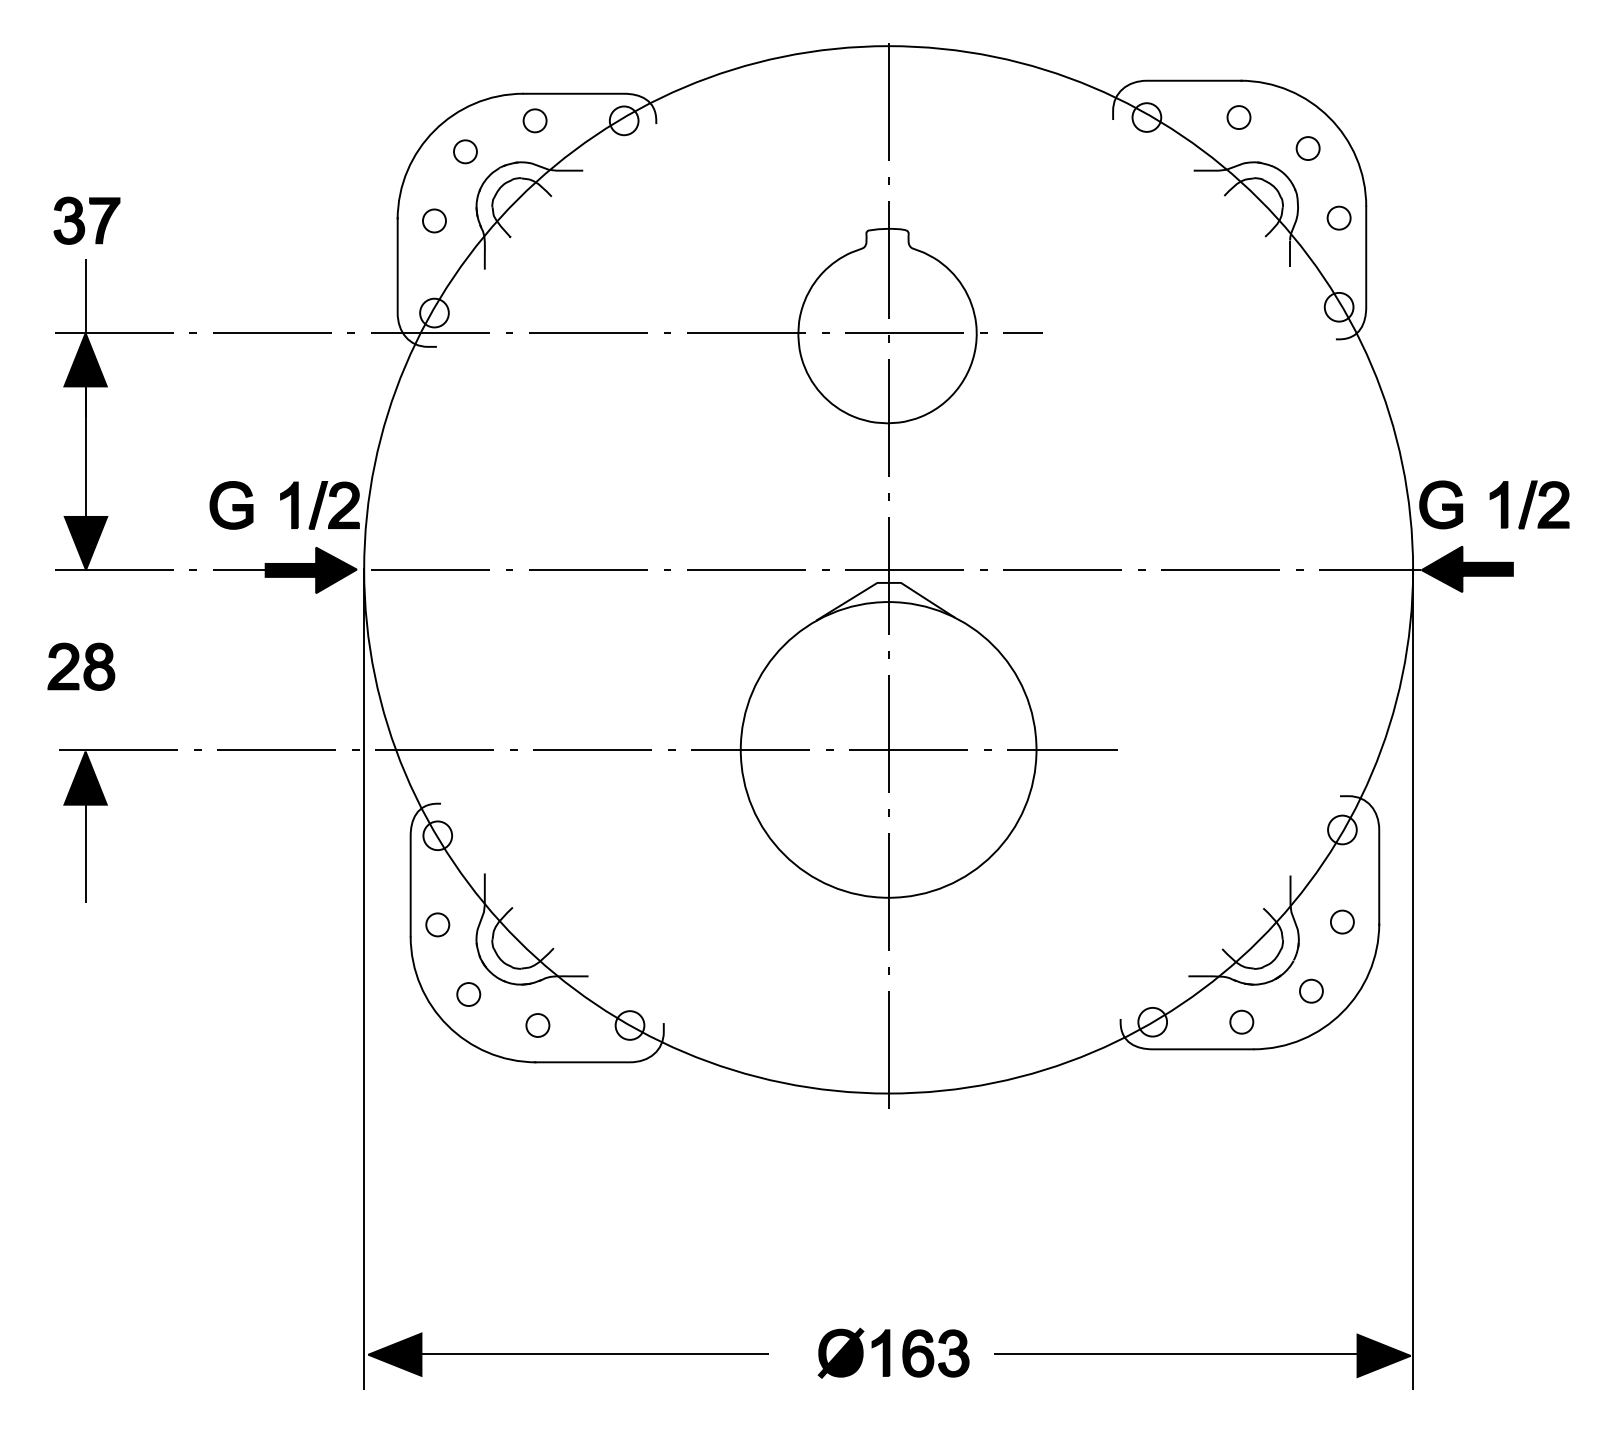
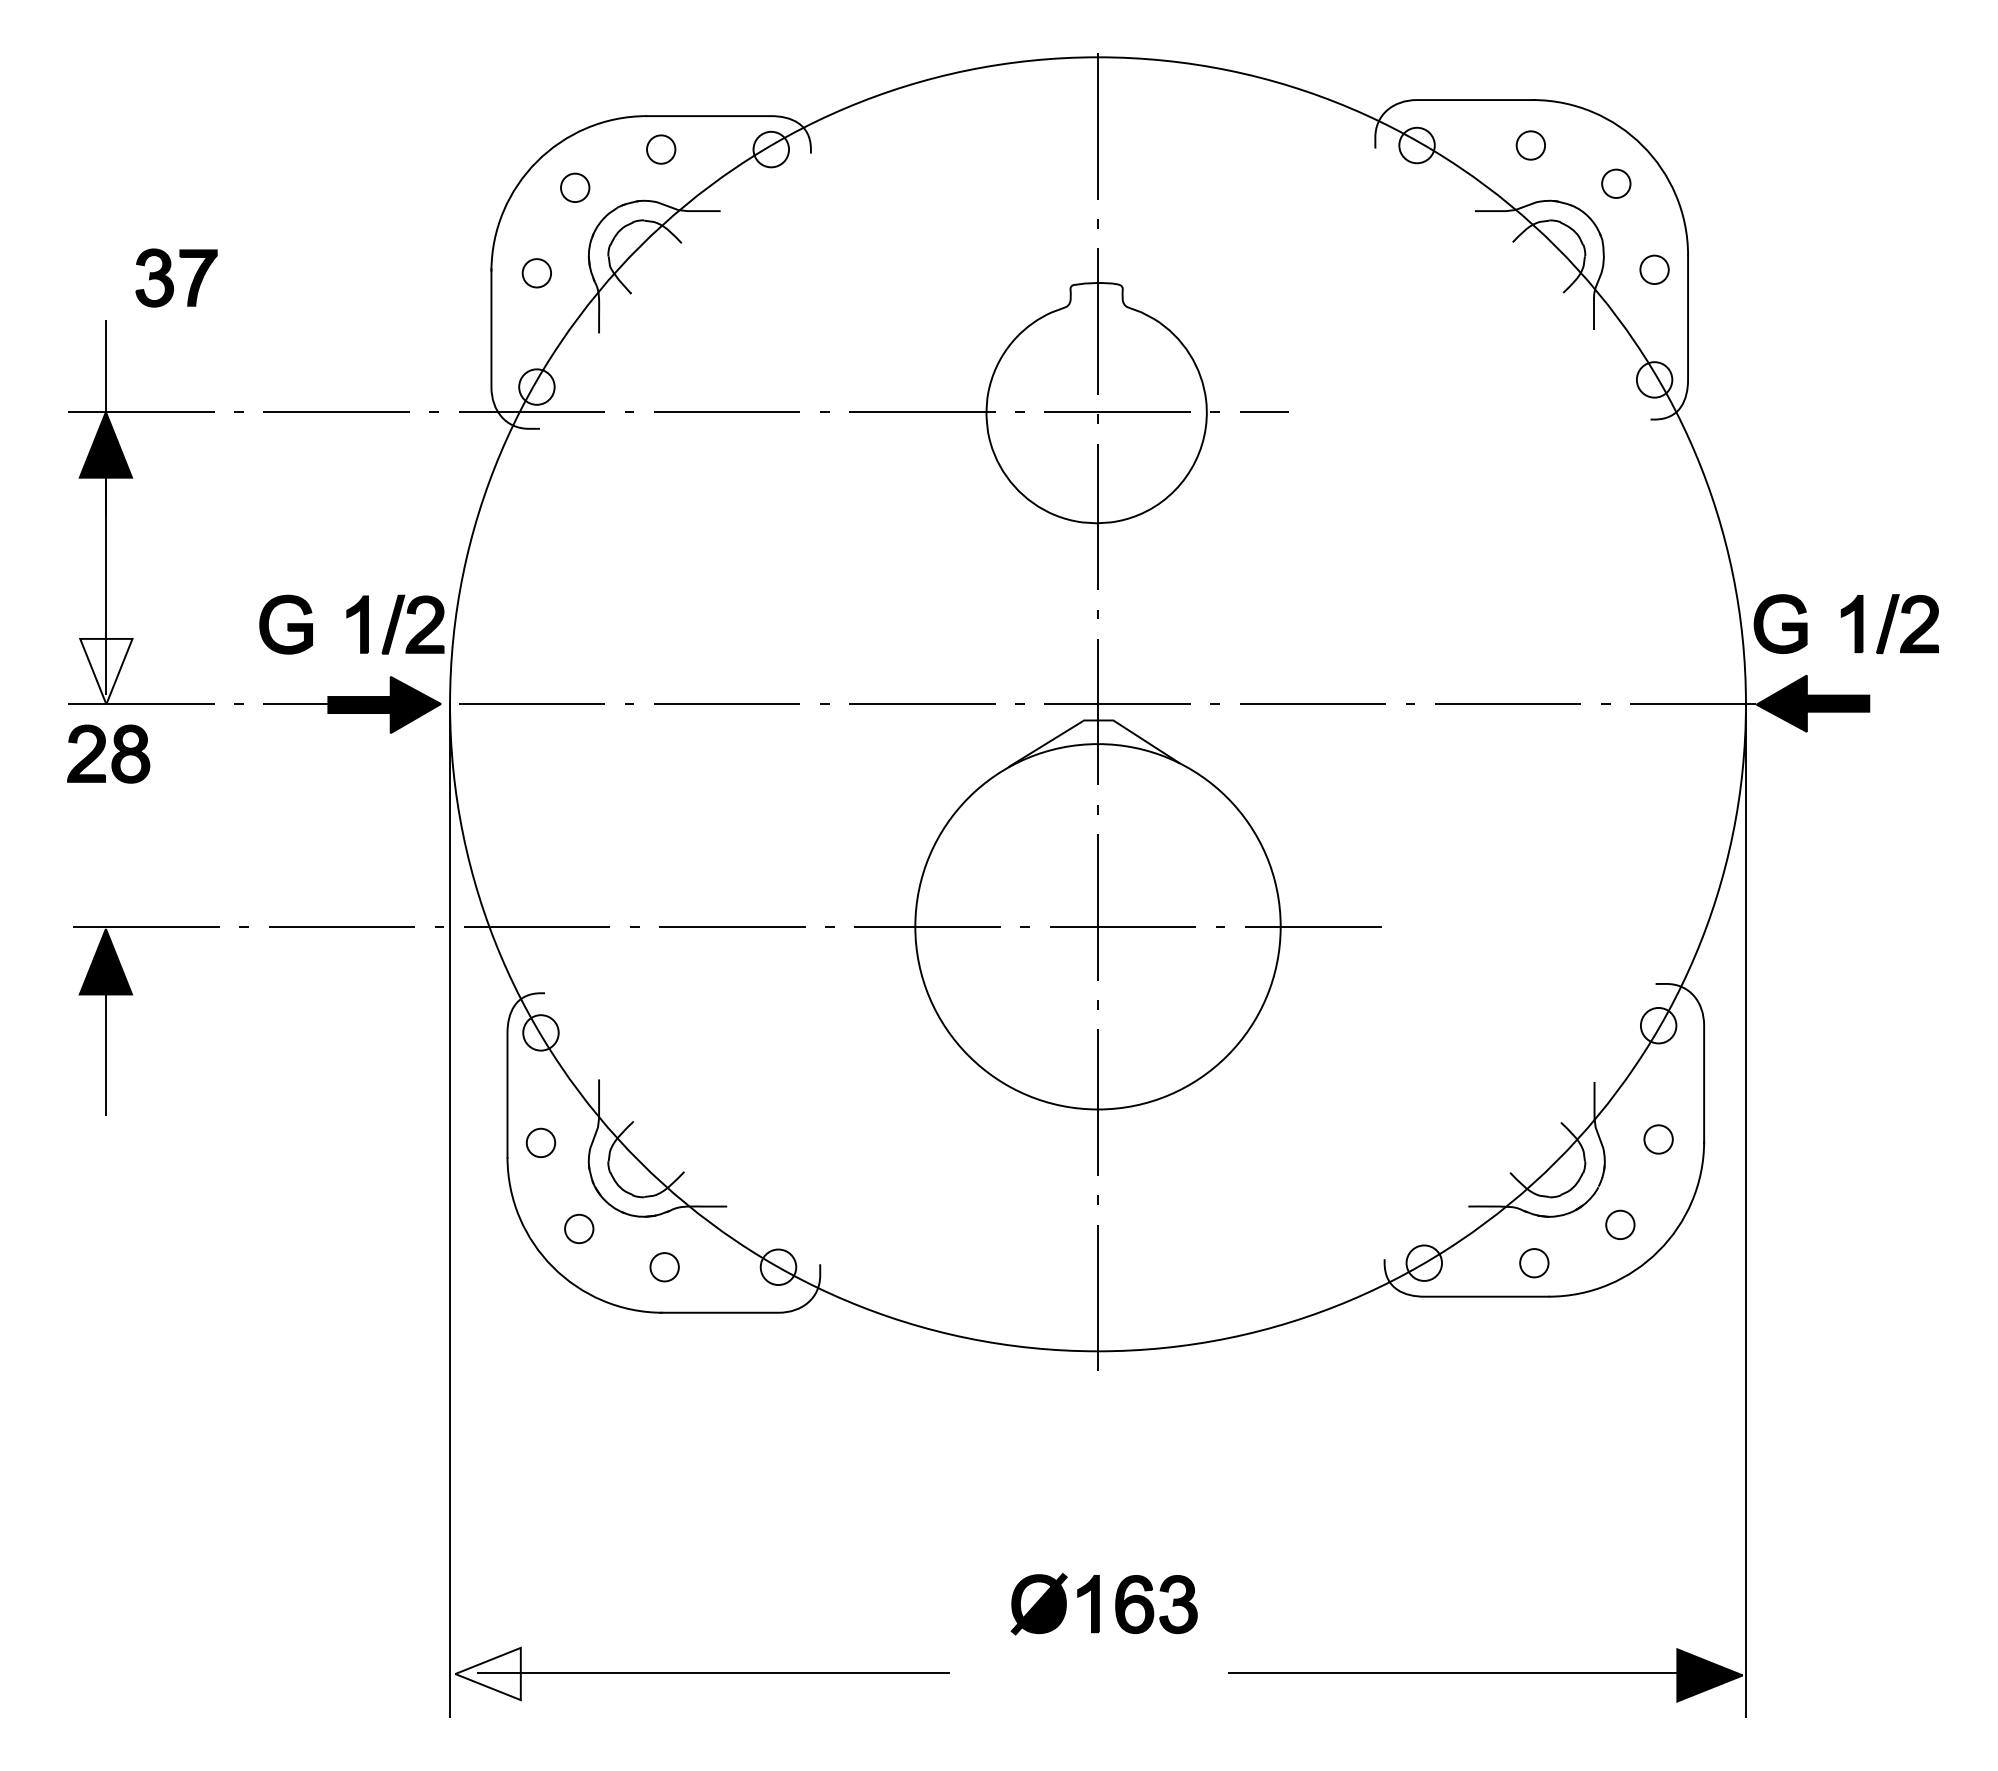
part: (86, 220) -> (176, 277), moved
fill: (86, 543) -> (106, 671), removed
part: (81, 666) -> (108, 753), moved
part: (893, 1353) -> (1103, 1604), moved
fill: (394, 1354) -> (487, 1673), removed

